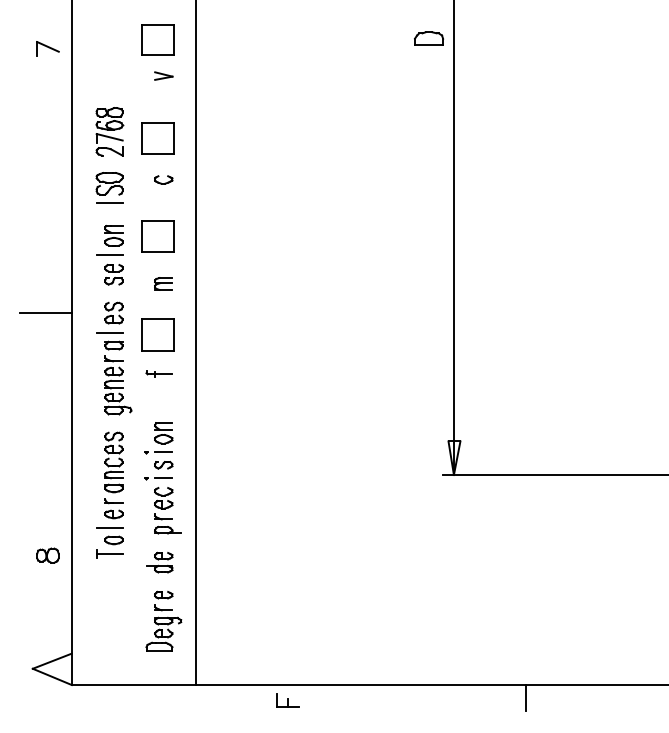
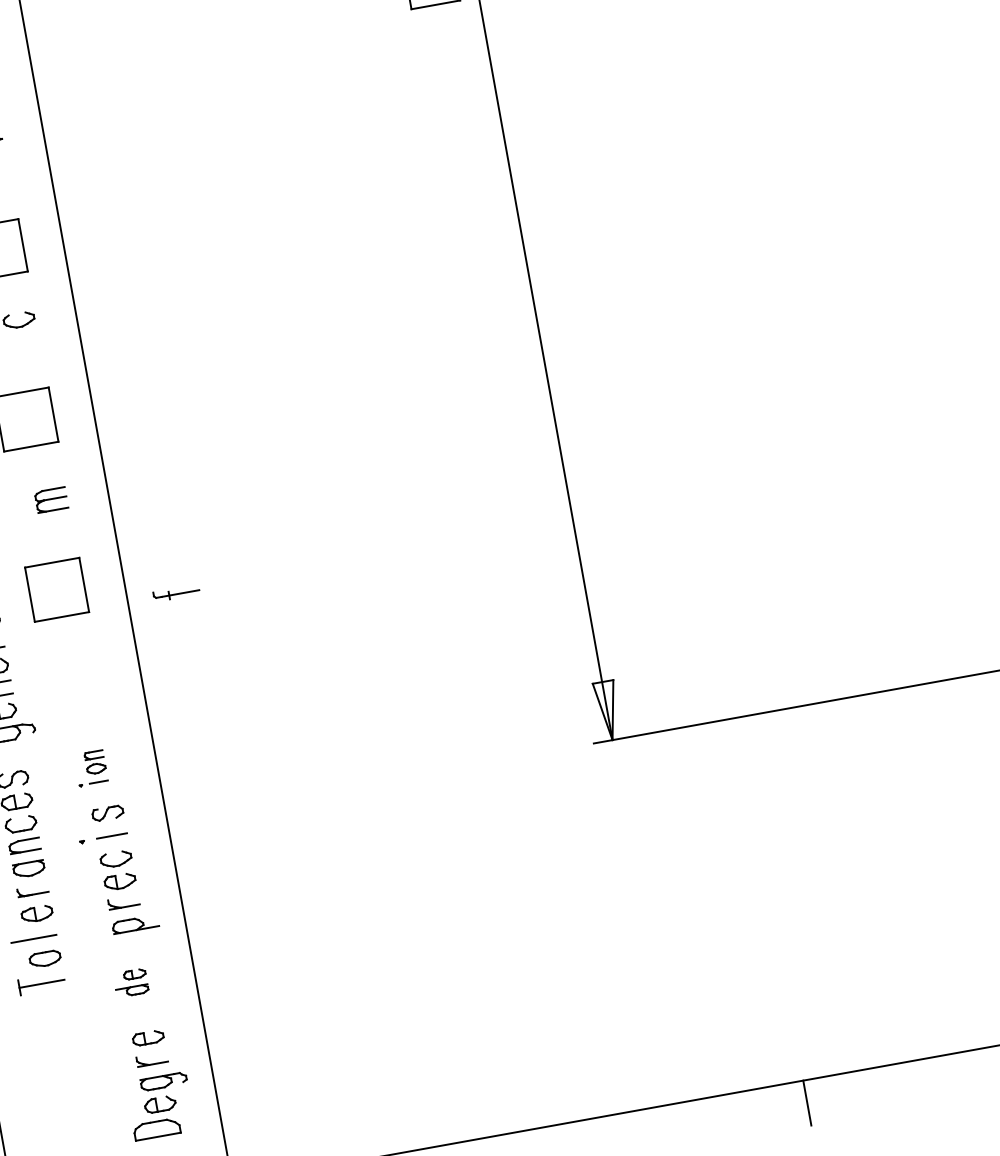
part: (158, 373) -> (174, 593), moved
part: (158, 438) -> (90, 768), size x0.6
part: (159, 562) -> (130, 982), size x0.7

